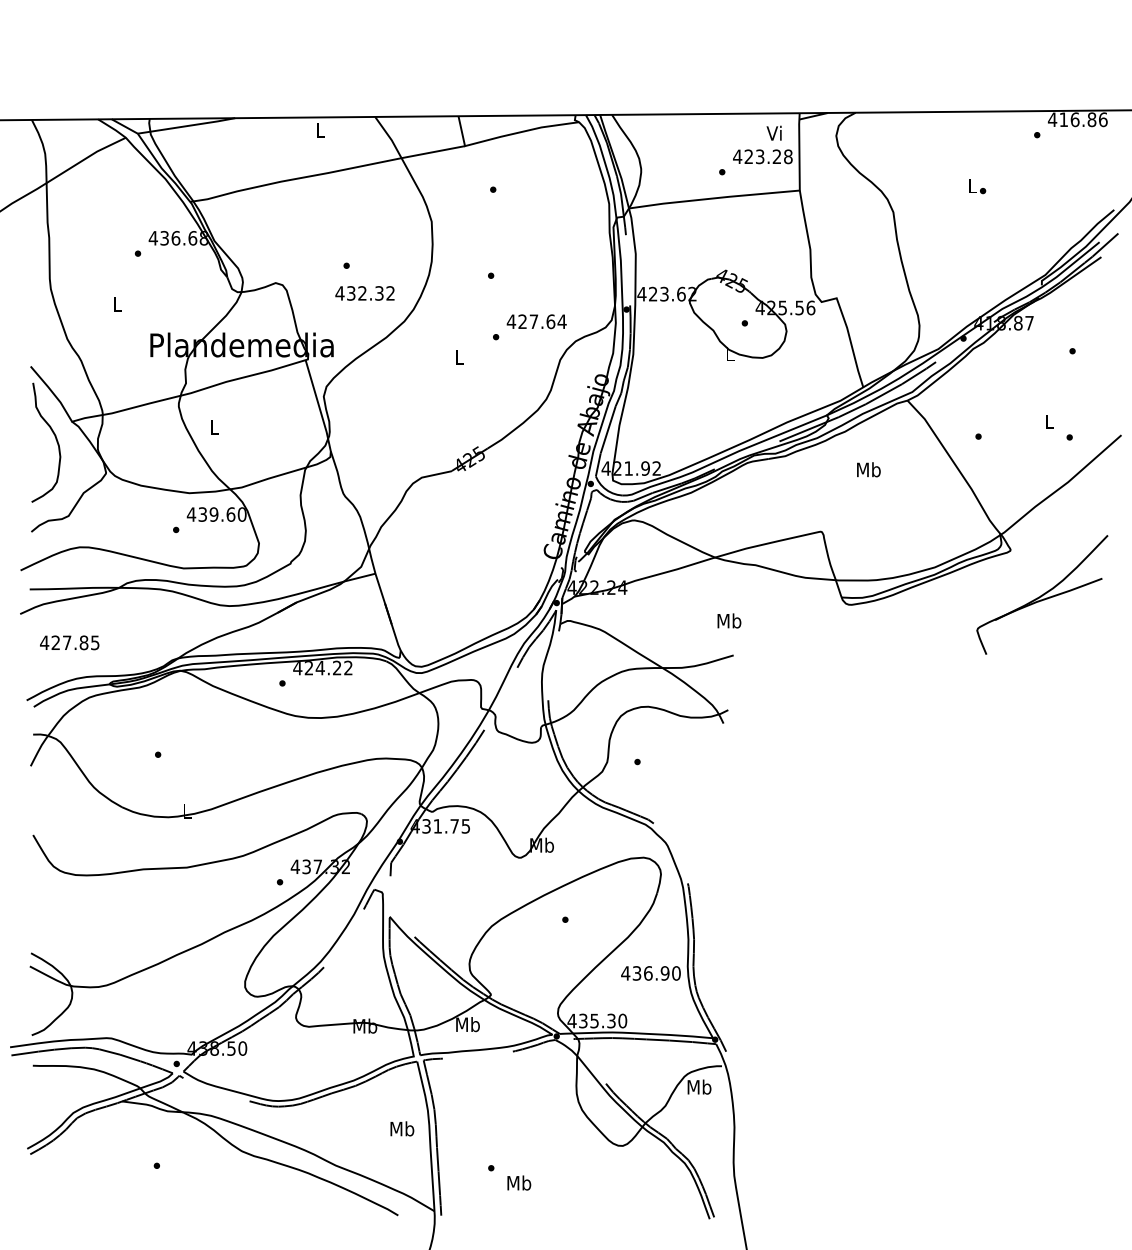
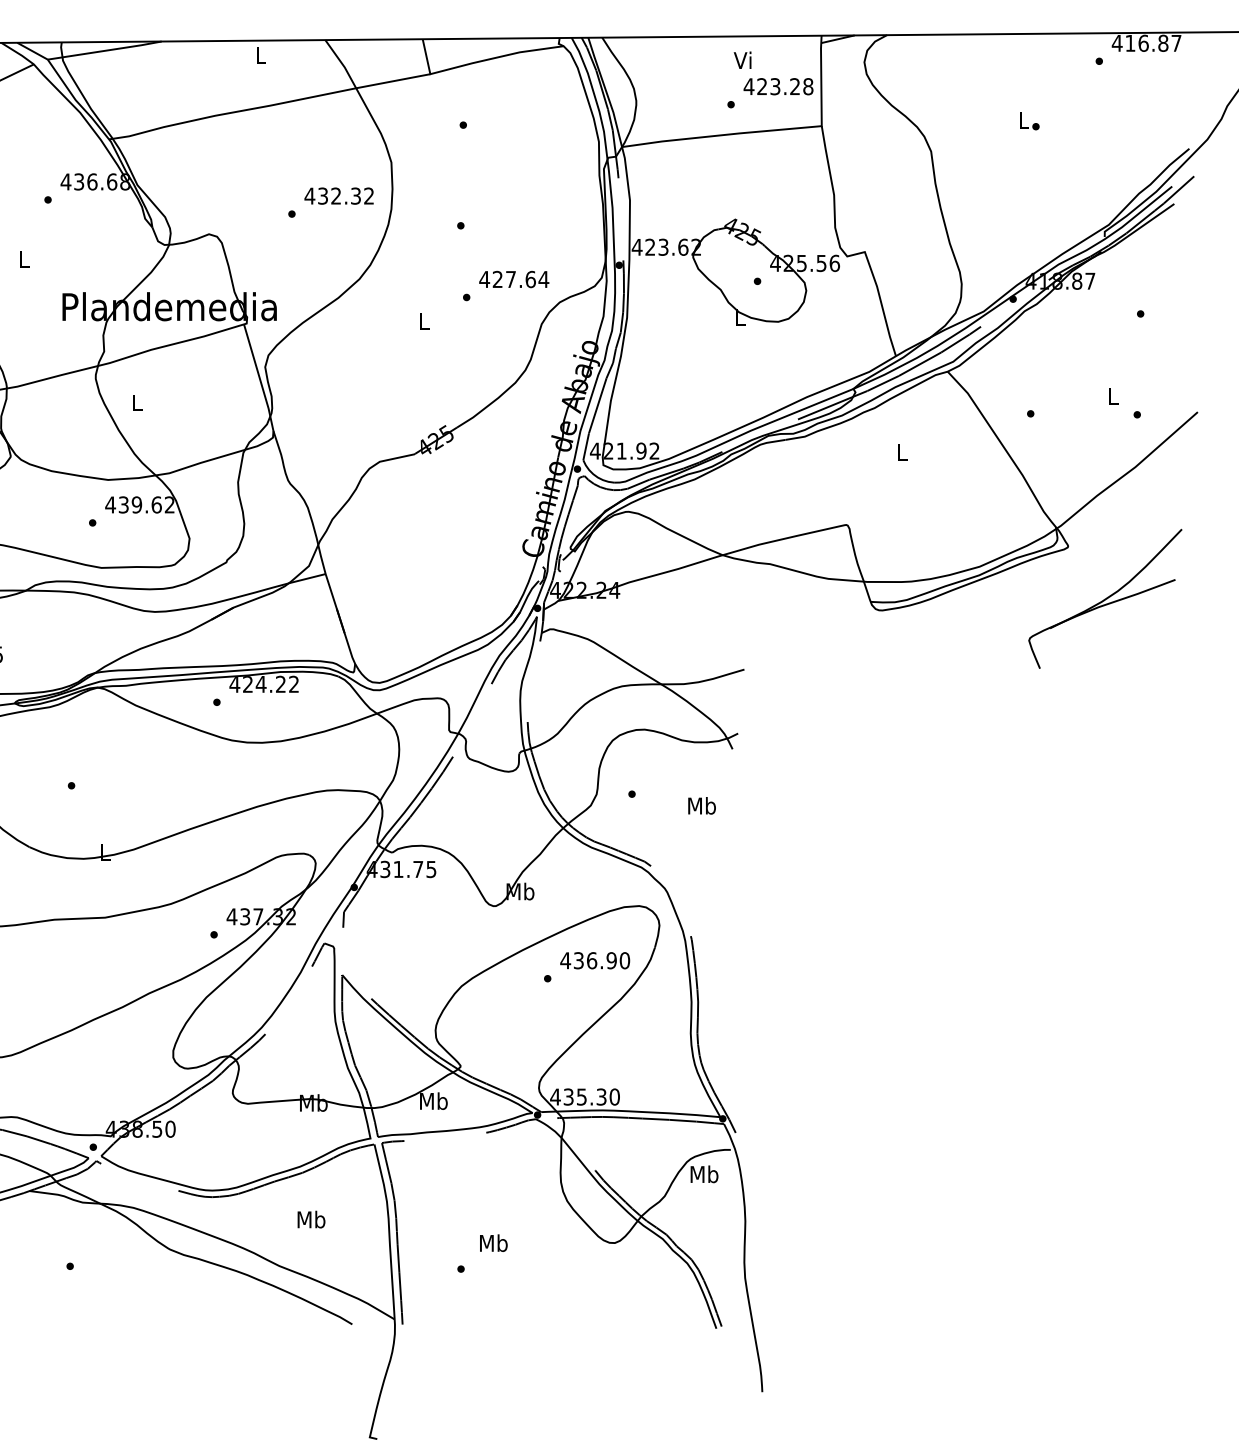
text: (1103, 119) -> (1176, 43), 416.86 -> 416.87
text: (773, 132) -> (741, 59), moved
text: (364, 293) -> (338, 196), moved
text: (868, 469) -> (902, 452), Mb -> L
text: (241, 514) -> (169, 504), 439.60 -> 439.62
text: (729, 620) -> (702, 805), moved
text: (650, 973) -> (594, 960), moved
text: (402, 1128) -> (311, 1219), moved
text: (519, 1182) -> (494, 1242), moved

